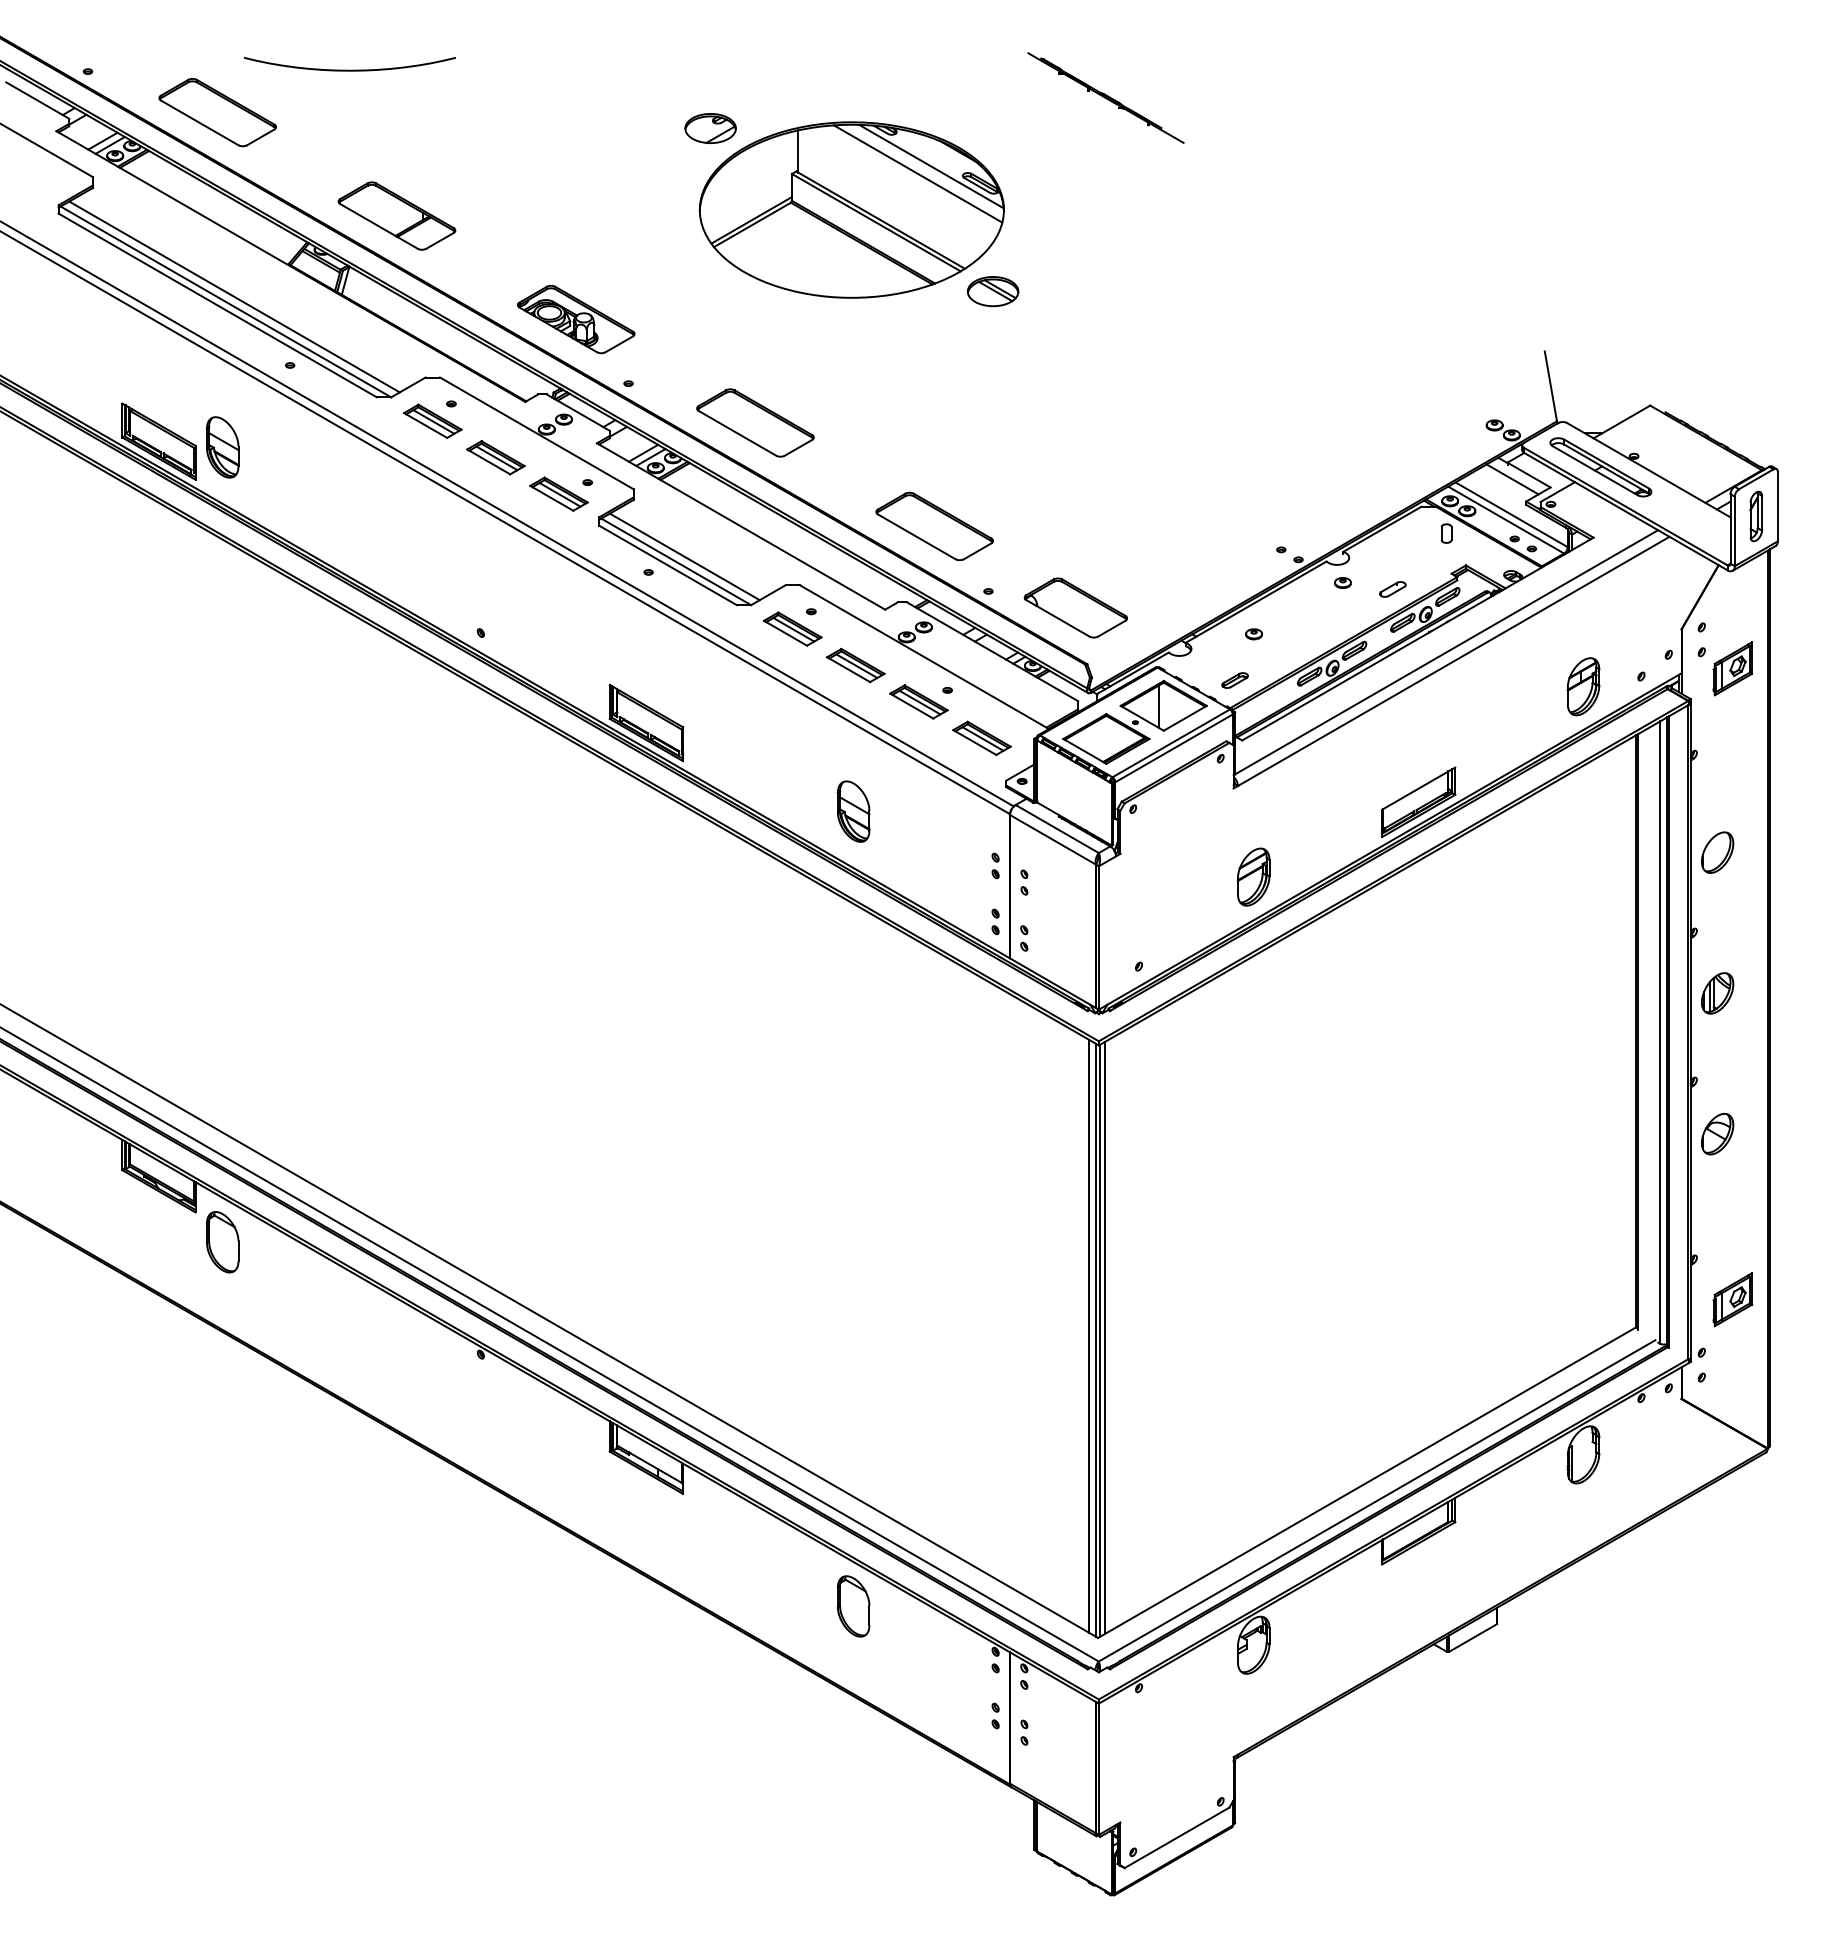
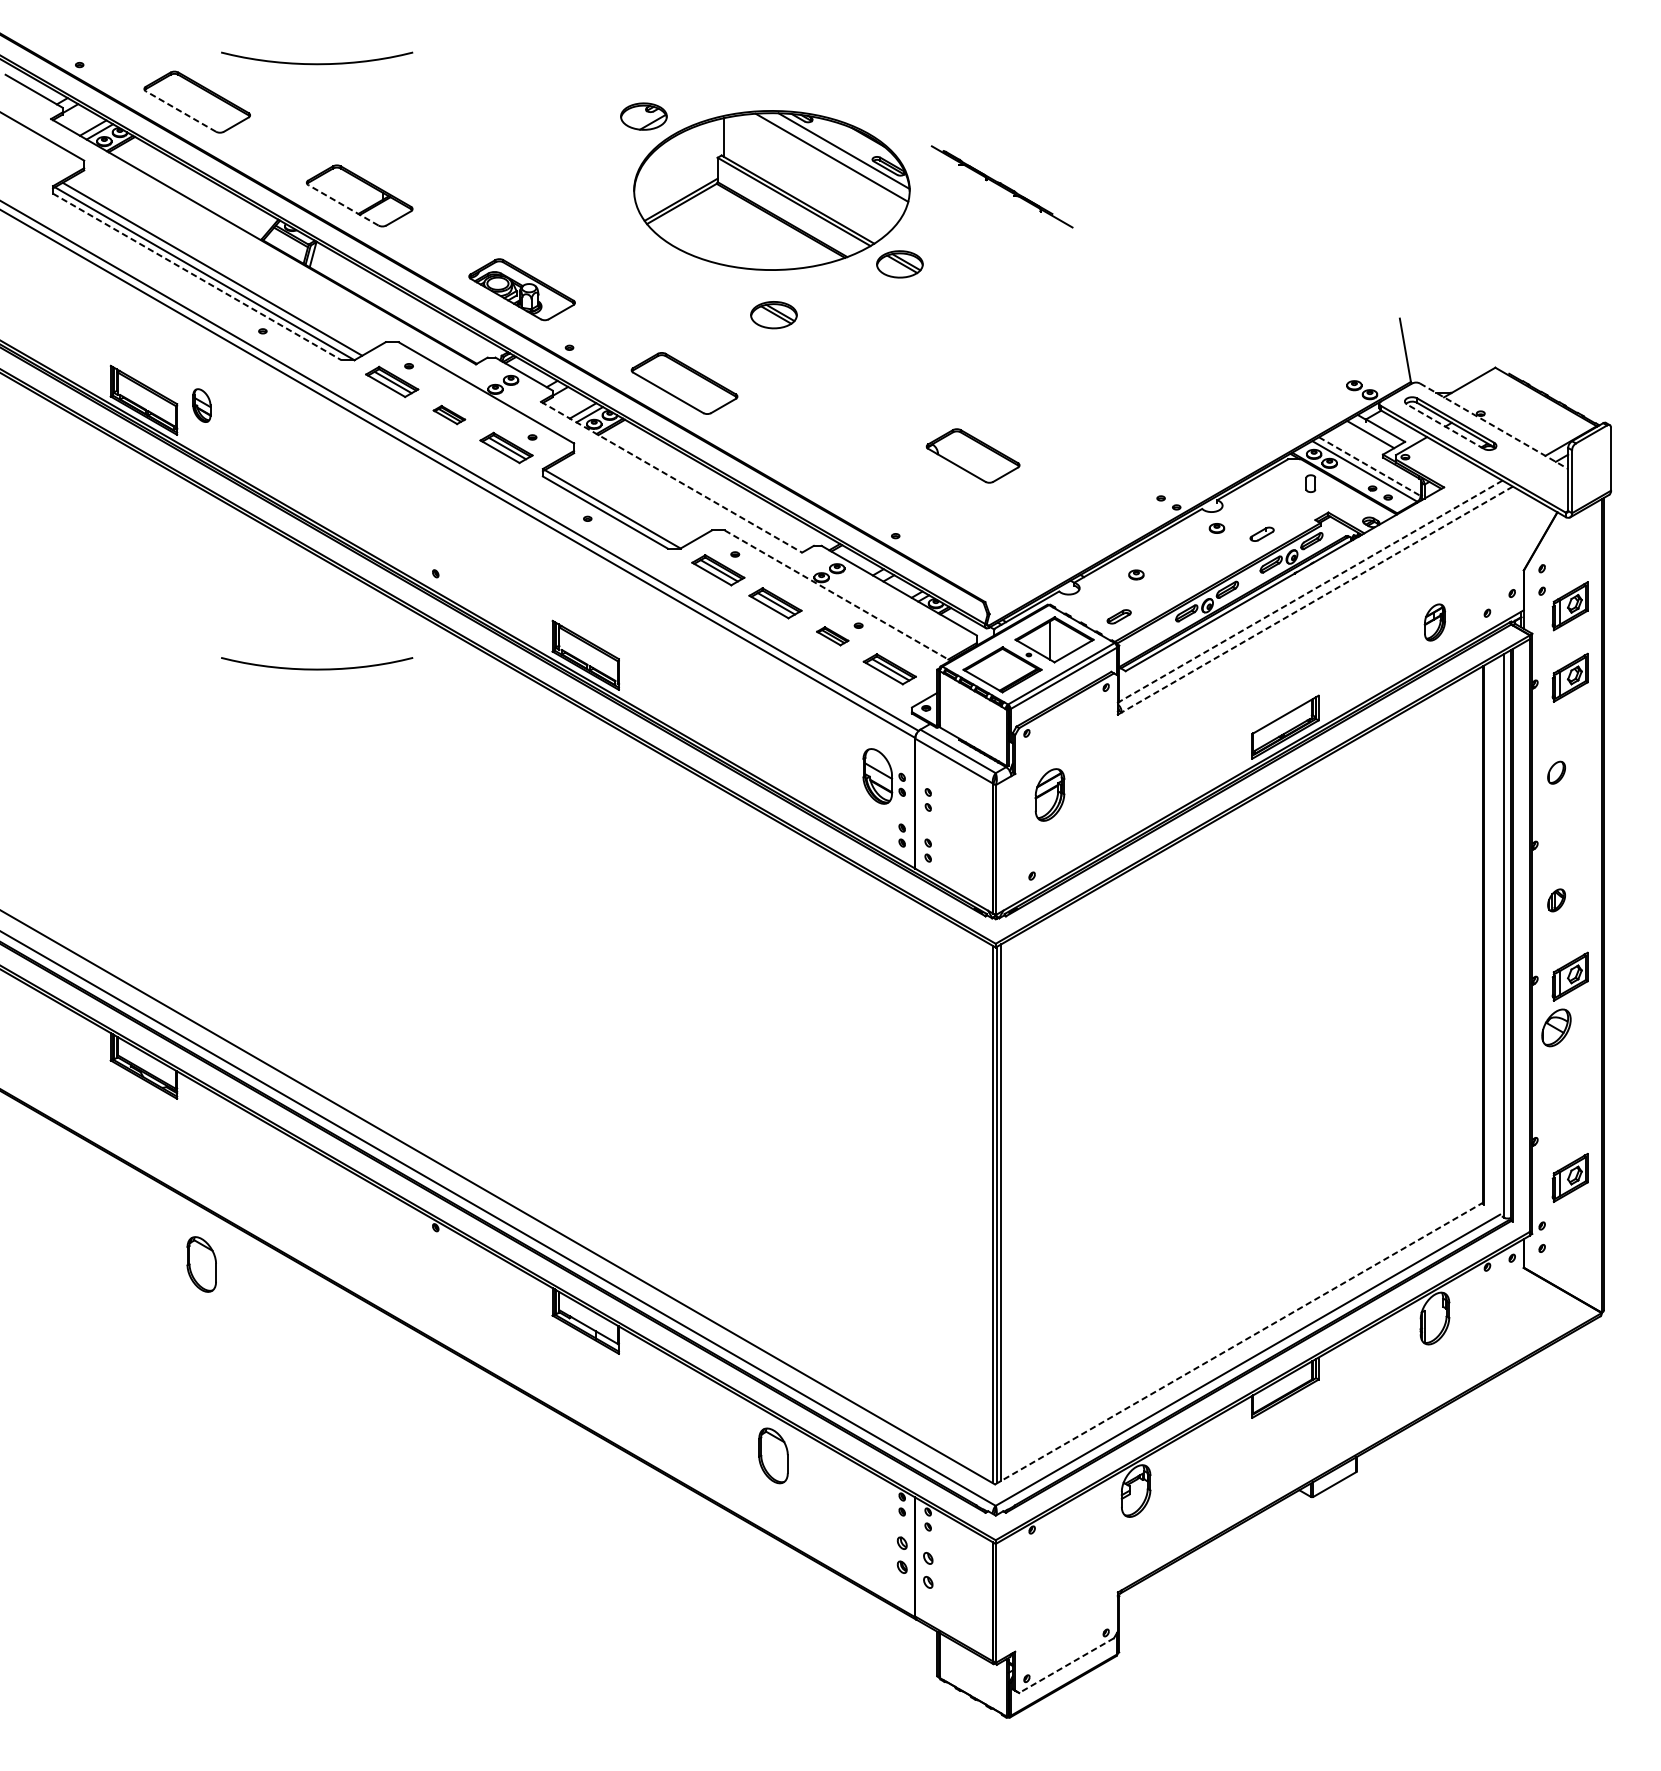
part: (1105, 97) -> (1001, 186), moved
line: (199, 122) -> (180, 111), solid -> dashed
line: (379, 226) -> (343, 205), solid -> dashed
line: (217, 305) -> (197, 276), solid -> dashed
part: (853, 347) -> (773, 315), added
part: (222, 447) -> (201, 405), size x0.6
part: (495, 457) -> (448, 414), size x0.6
line: (1594, 470) -> (1444, 426), solid -> dashed
line: (1649, 470) -> (1494, 426), solid -> dashed
line: (1511, 514) -> (1369, 466), solid -> dashed
part: (1756, 516) -> (1591, 468), removed
line: (741, 526) -> (671, 477), solid -> dashed
part: (934, 526) -> (846, 477), removed
line: (684, 556) -> (620, 504), removed
part: (1075, 607) -> (972, 455), moved
line: (1446, 652) -> (1310, 591), solid -> dashed
line: (924, 657) -> (837, 595), solid -> dashed
line: (1453, 661) -> (1317, 599), solid -> dashed
part: (1583, 686) -> (1434, 622), size x0.7
part: (918, 701) -> (832, 635), size x0.6
curve: (349, 737) -> (316, 668), added
part: (1732, 747) -> (1569, 677), added
part: (853, 811) -> (877, 776), moved
part: (1717, 852) -> (1556, 772), size x0.6
part: (1253, 876) -> (1049, 794), moved
part: (1717, 993) -> (1556, 900), size x0.6
part: (1732, 1077) -> (1569, 976), added
part: (222, 1242) -> (201, 1264), moved
line: (1088, 1335) -> (986, 1210), removed
line: (1367, 1482) -> (1239, 1343), solid -> dashed
part: (995, 1715) -> (902, 1554), size x1.6
part: (1024, 1732) -> (928, 1570), size x1.6
line: (1176, 1838) -> (1066, 1666), solid -> dashed

